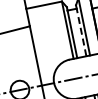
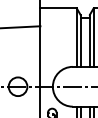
line: (81, 32) -> (89, 42), dashed -> solid

